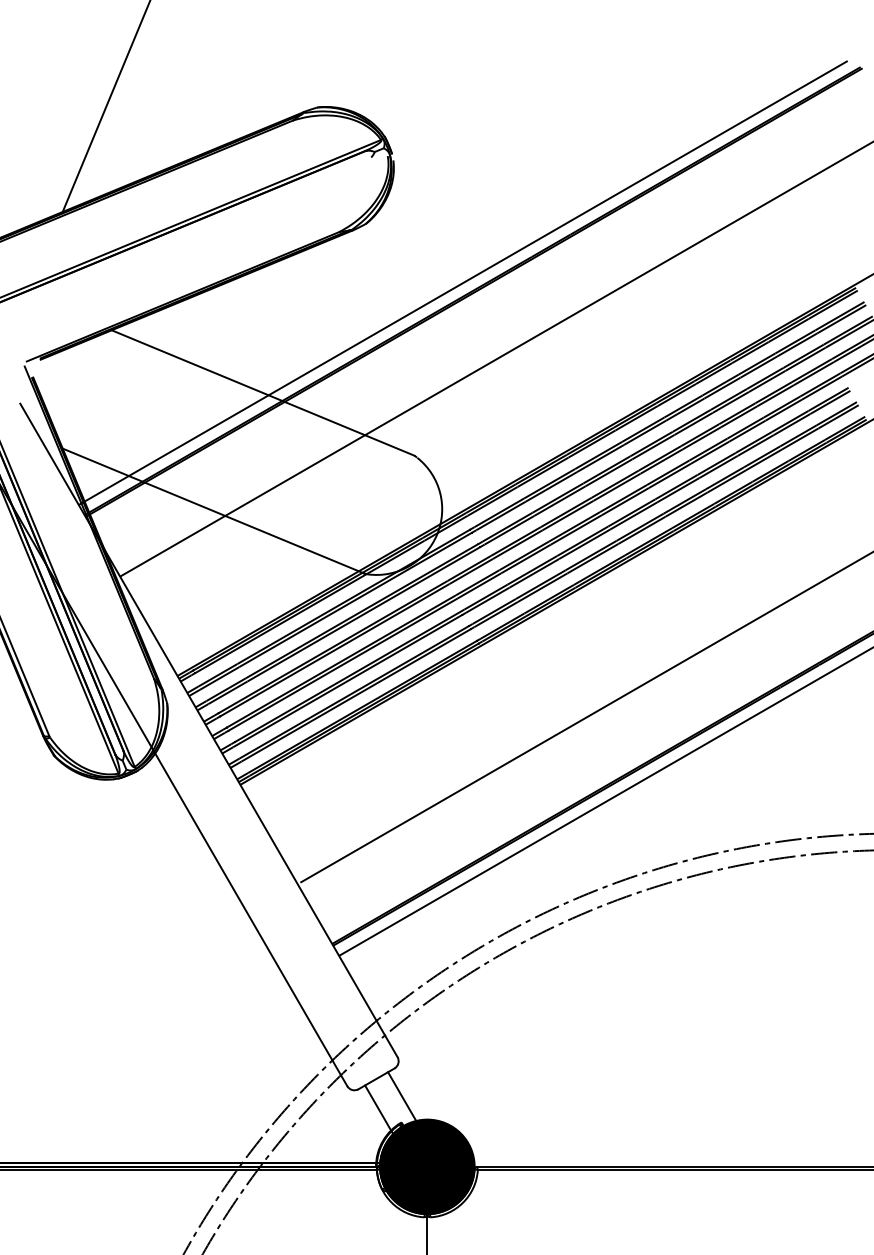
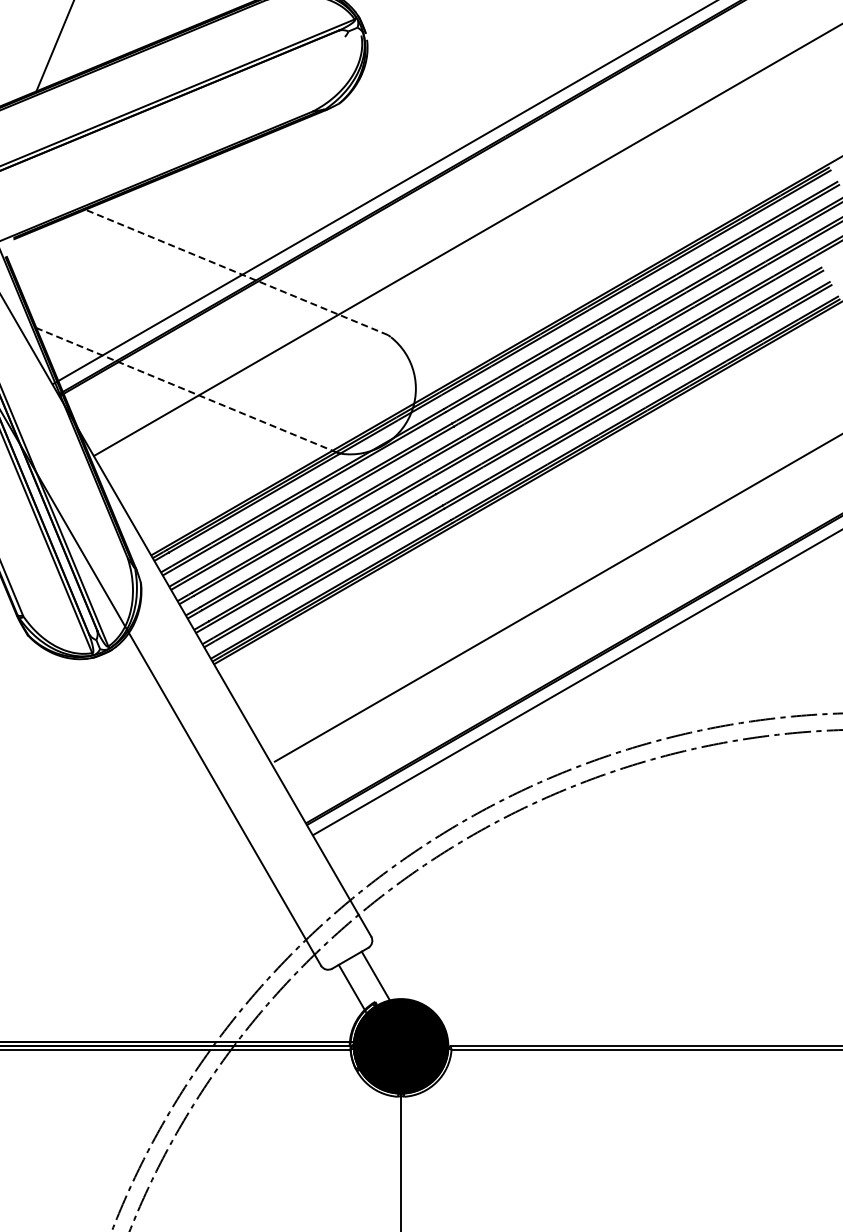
line: (263, 393) -> (237, 272), solid -> dashed
line: (213, 510) -> (187, 389), solid -> dashed

